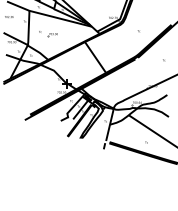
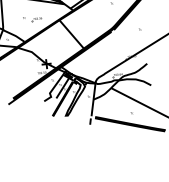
part: (48, 34) -> (32, 19), moved

